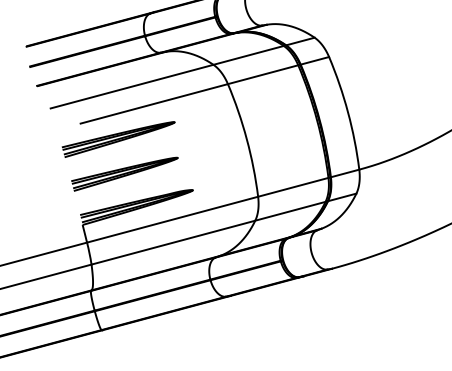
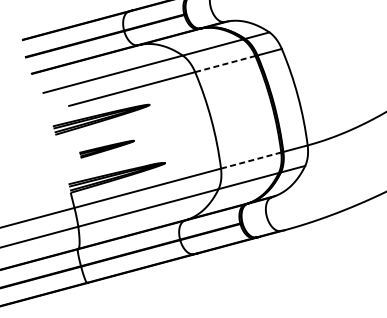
line: (263, 74) -> (225, 63), solid -> dashed
part: (124, 173) -> (106, 148), size x0.6
line: (293, 187) -> (251, 160), solid -> dashed

